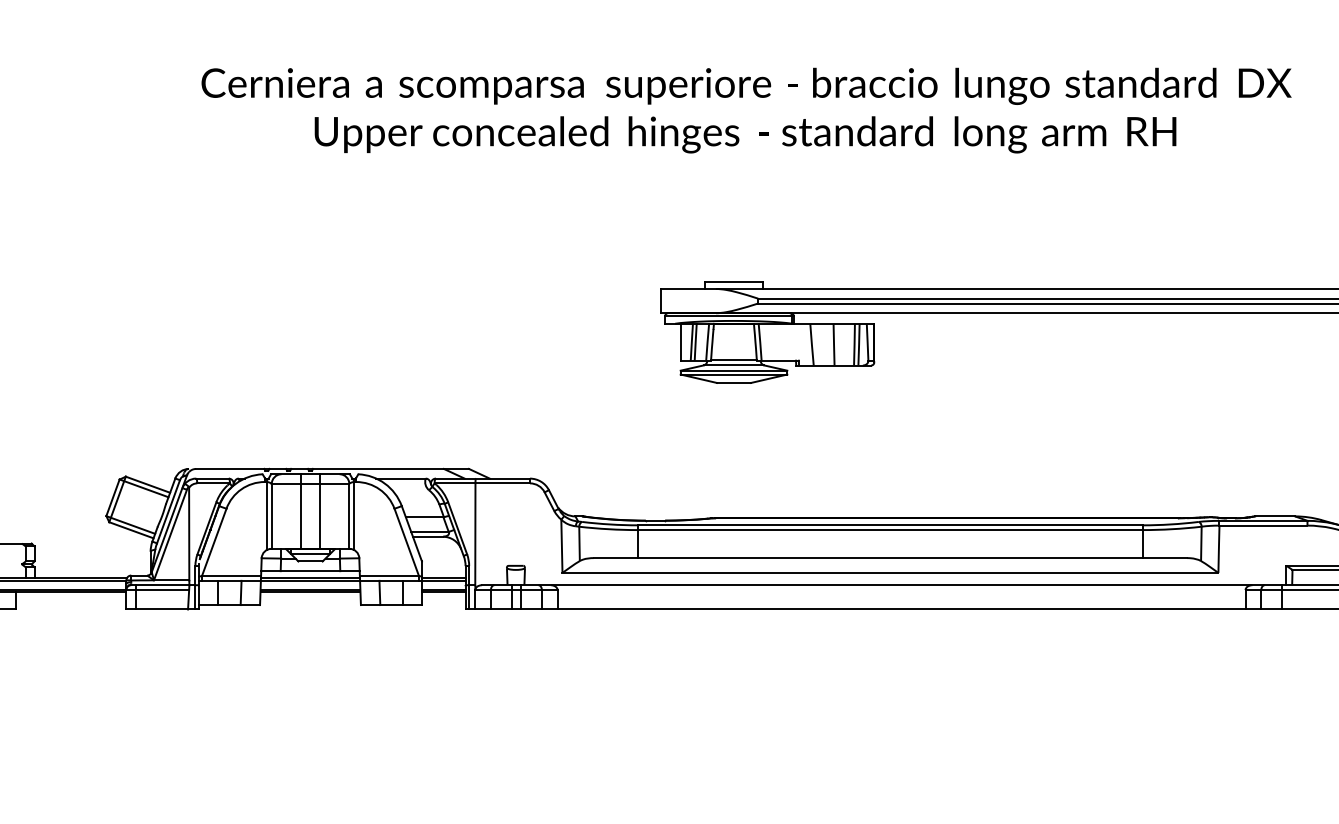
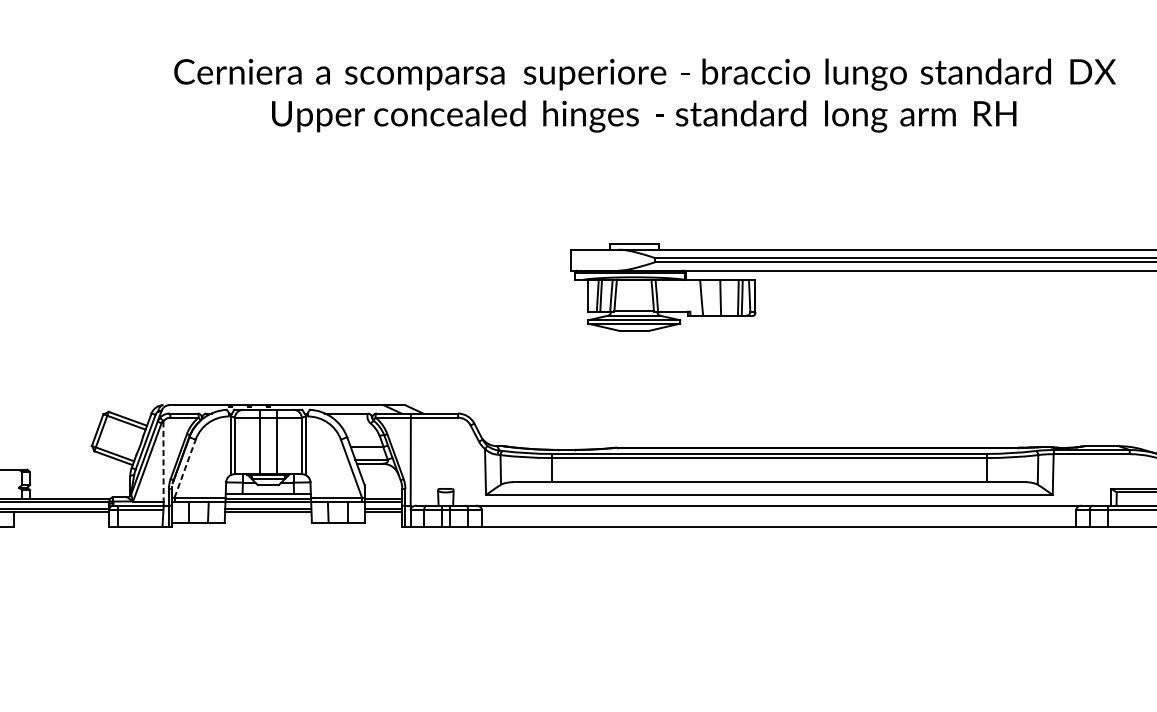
line: (189, 534) -> (163, 461), solid -> dashed
line: (214, 542) -> (185, 468), solid -> dashed

